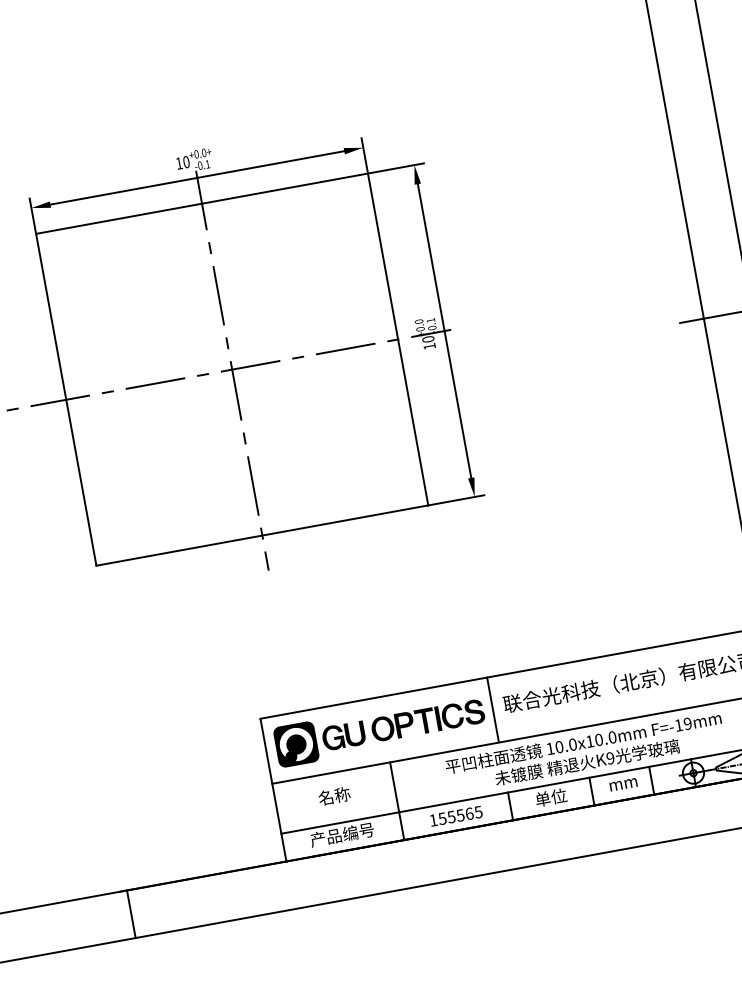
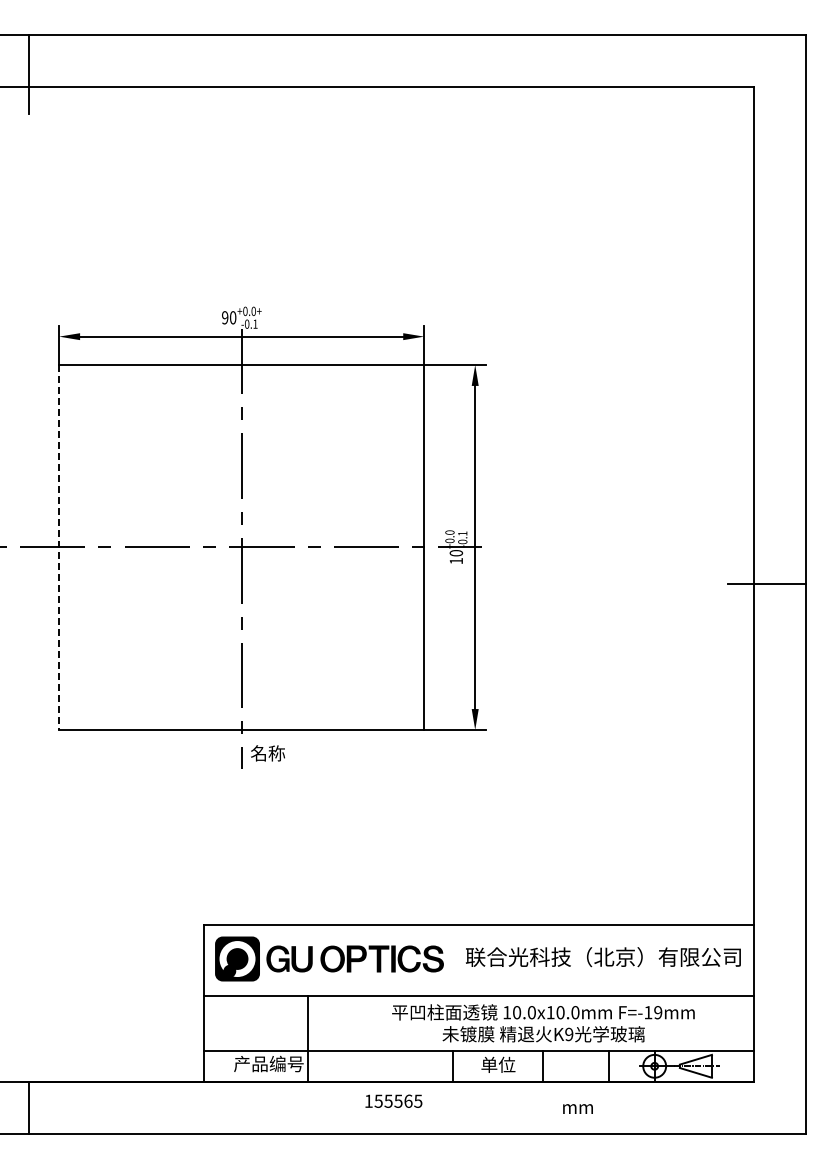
text: (179, 163) -> (225, 317), 10 -> 90
line: (66, 399) -> (59, 547), solid -> dashed
line: (492, 709) -> (453, 959), removed
text: (623, 784) -> (577, 1108), moved
text: (334, 796) -> (267, 753), moved
line: (396, 800) -> (307, 1038), moved
text: (455, 815) -> (393, 1100), moved

